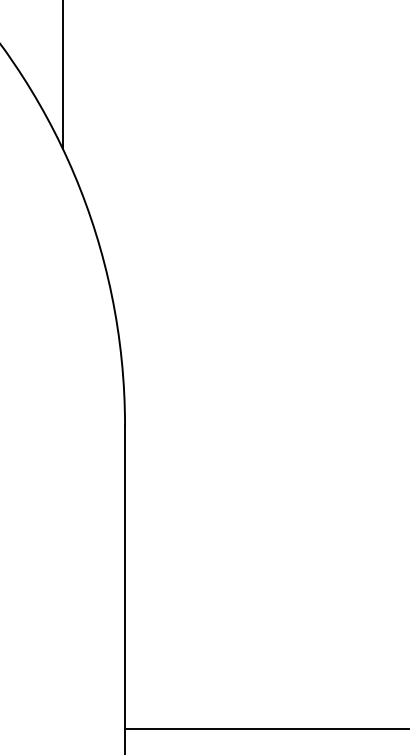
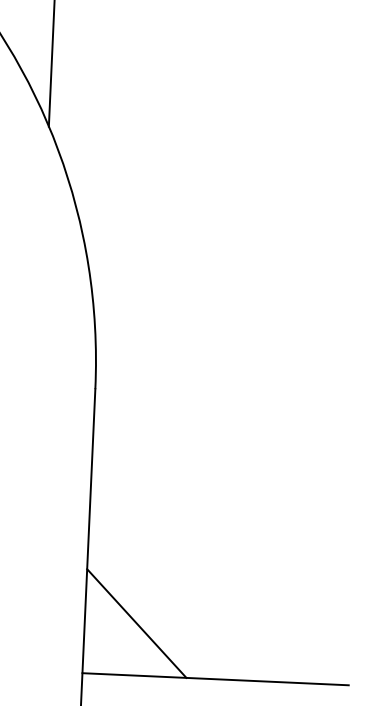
line: (180, 672) -> (136, 622), added

